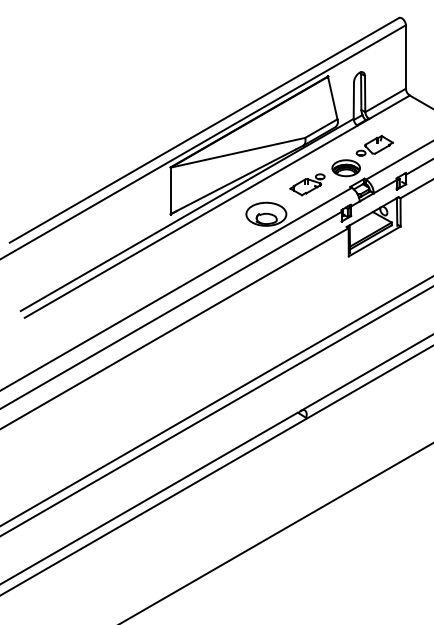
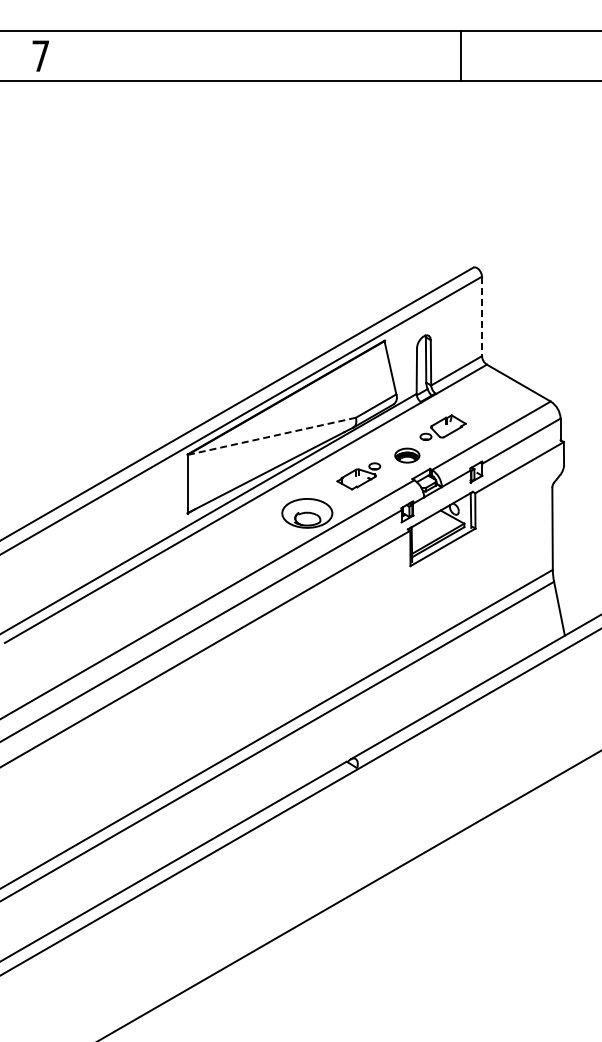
line: (406, 57) -> (482, 316), solid -> dashed
line: (237, 152) -> (271, 436), solid -> dashed
part: (346, 168) -> (407, 455), size x0.7

